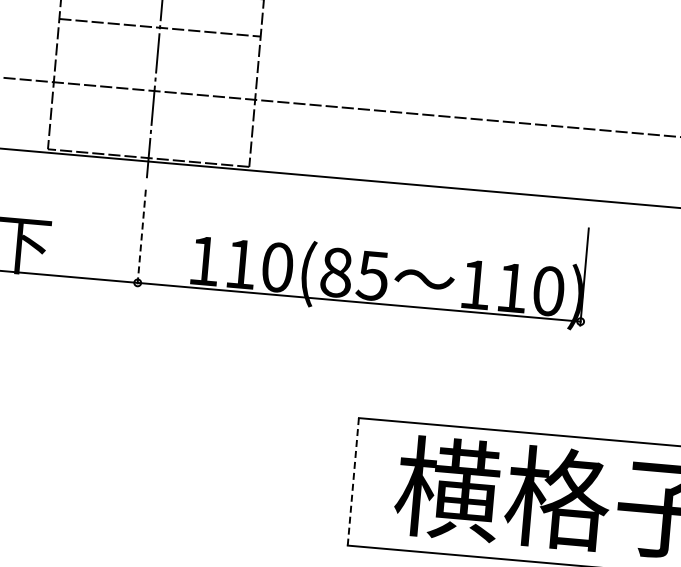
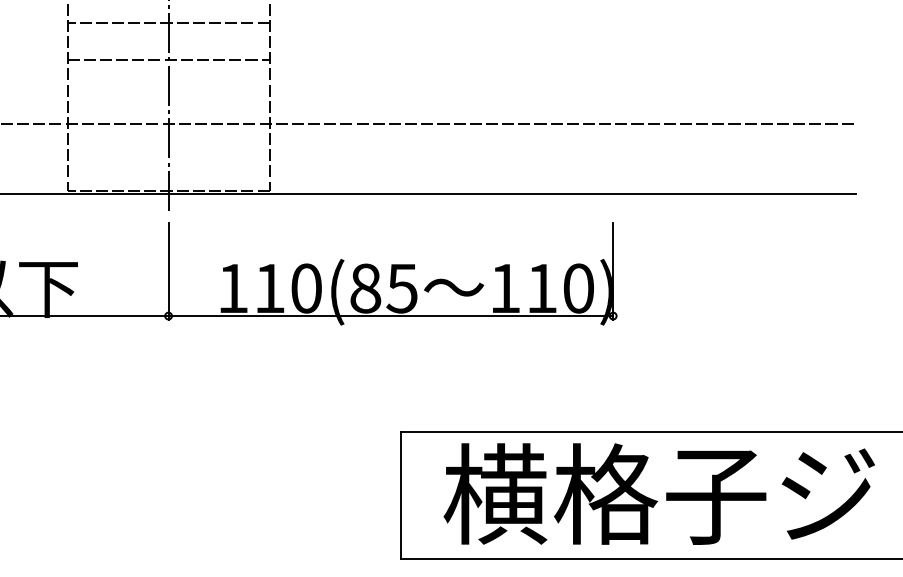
line: (141, 238) -> (168, 271), dashed -> solid
line: (353, 481) -> (400, 495), dashed -> solid

